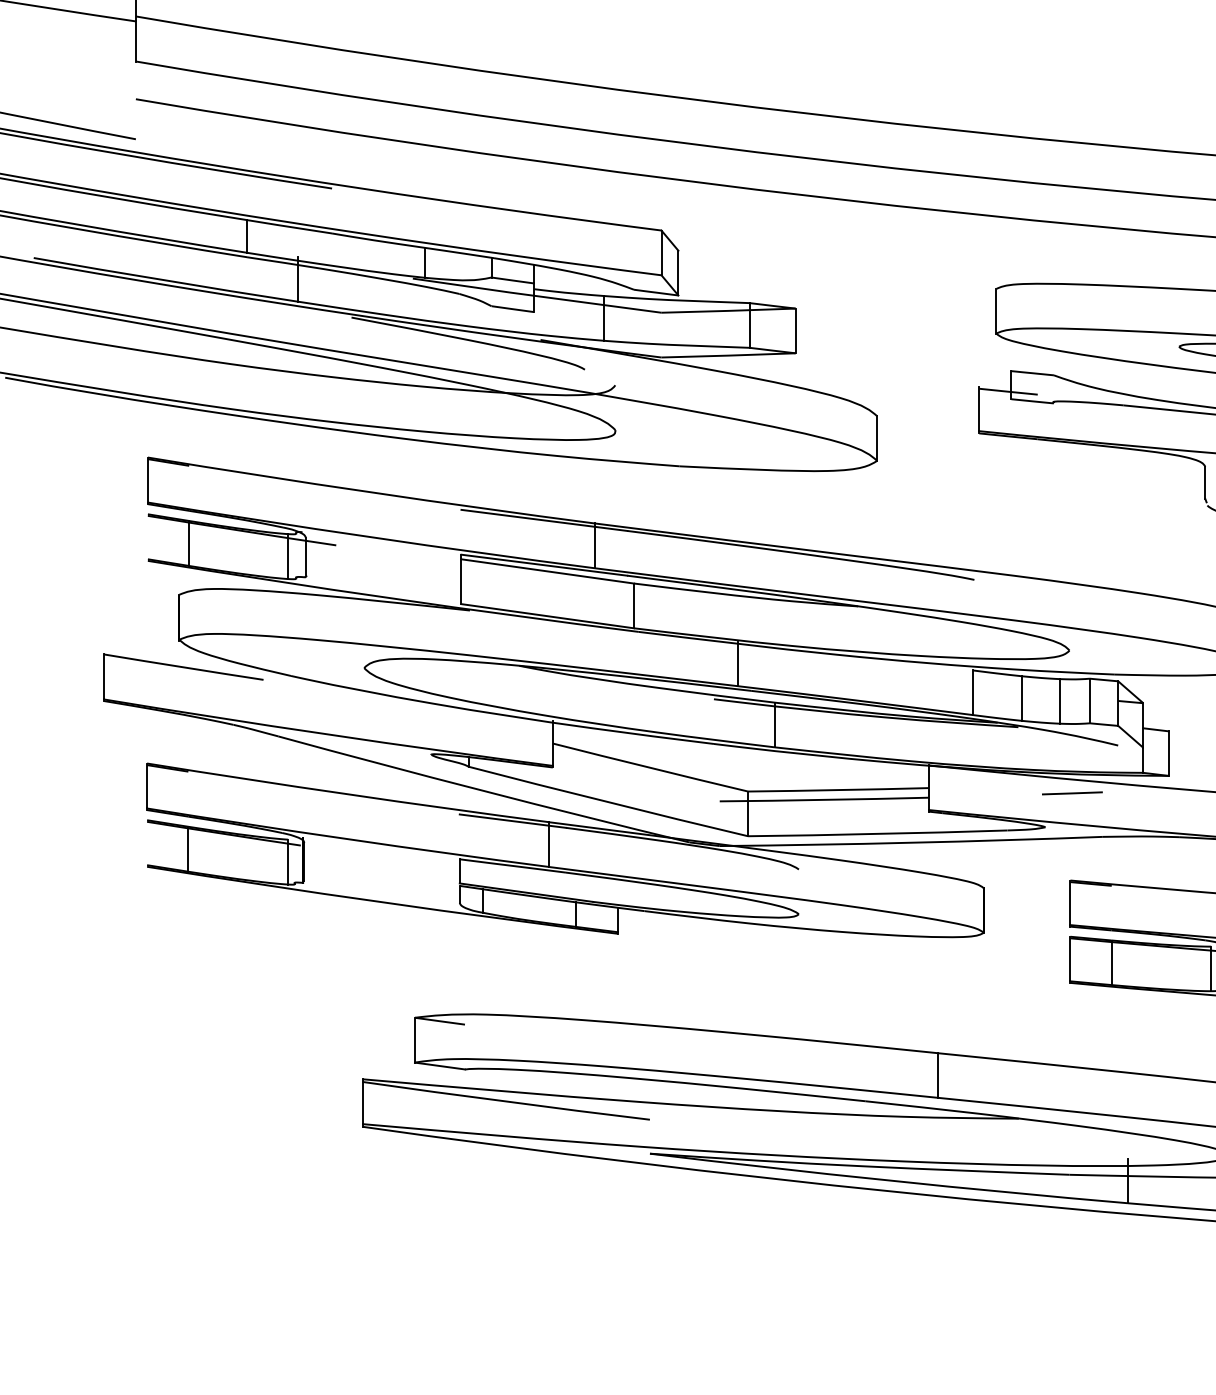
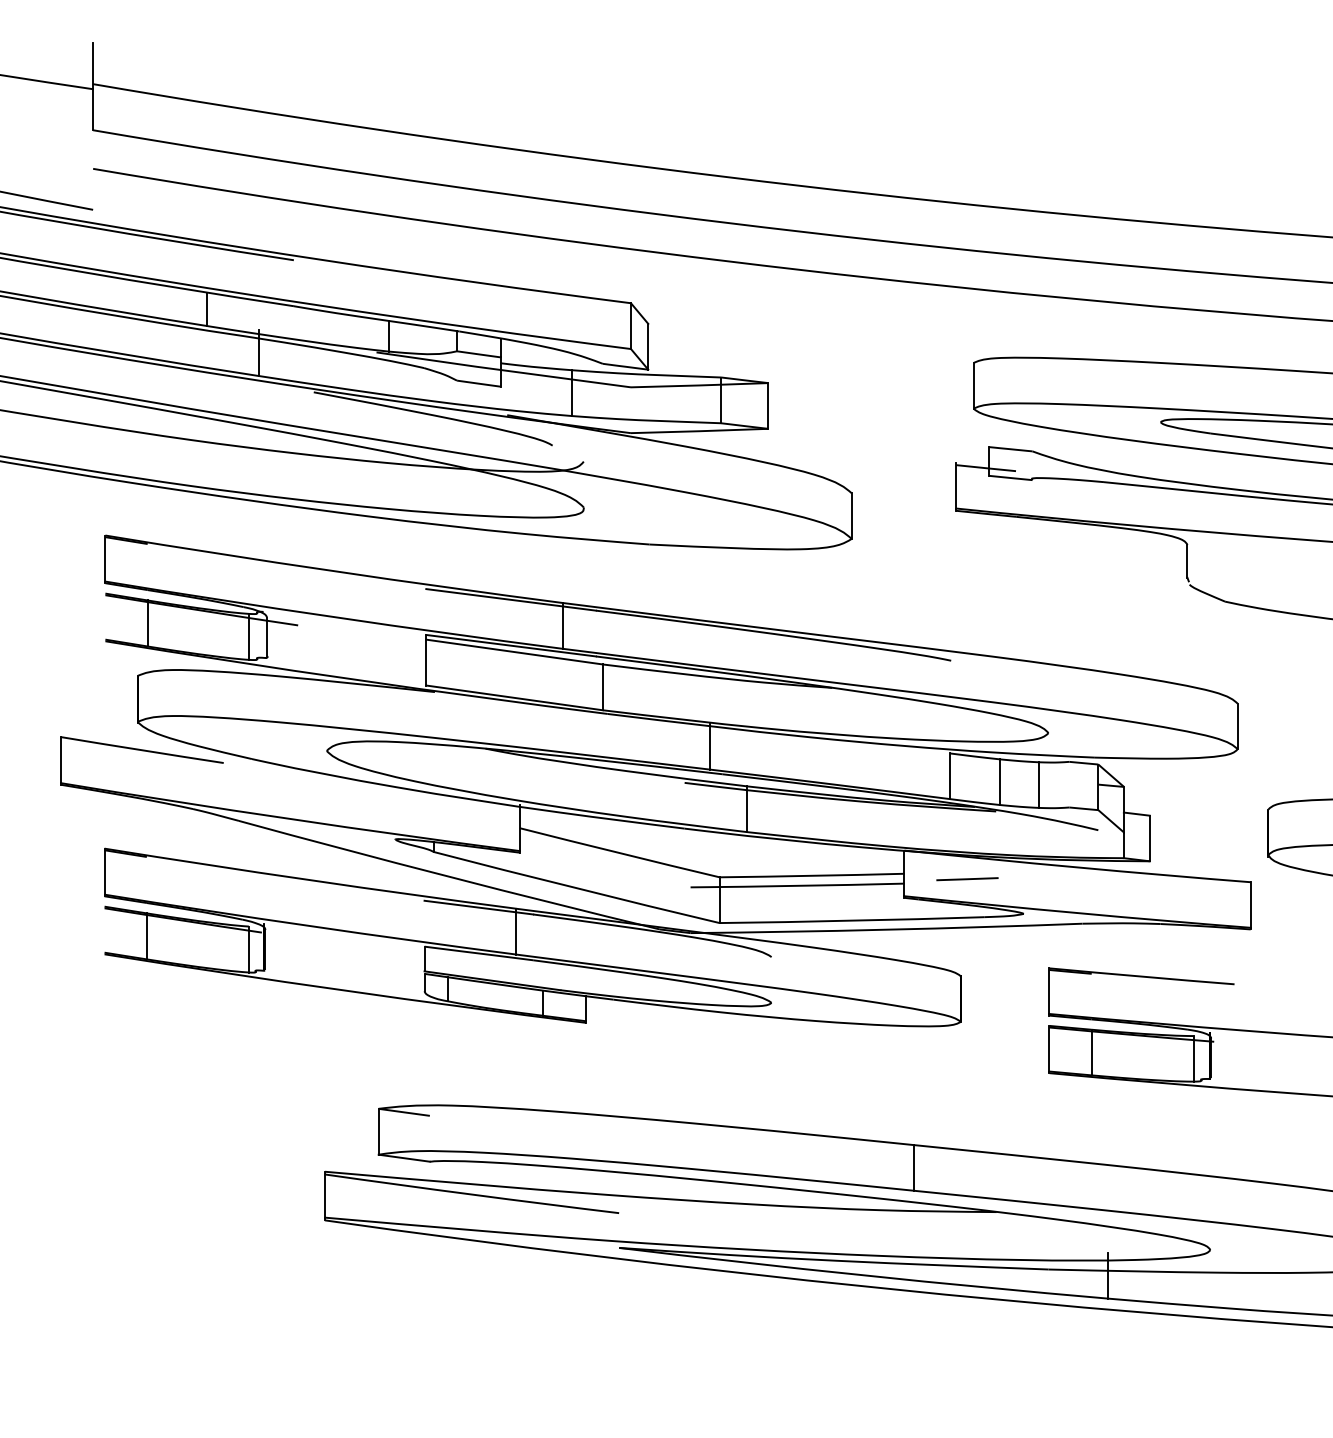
line: (1090, 700) -> (1069, 784), removed
line: (1072, 793) -> (967, 879), moved

